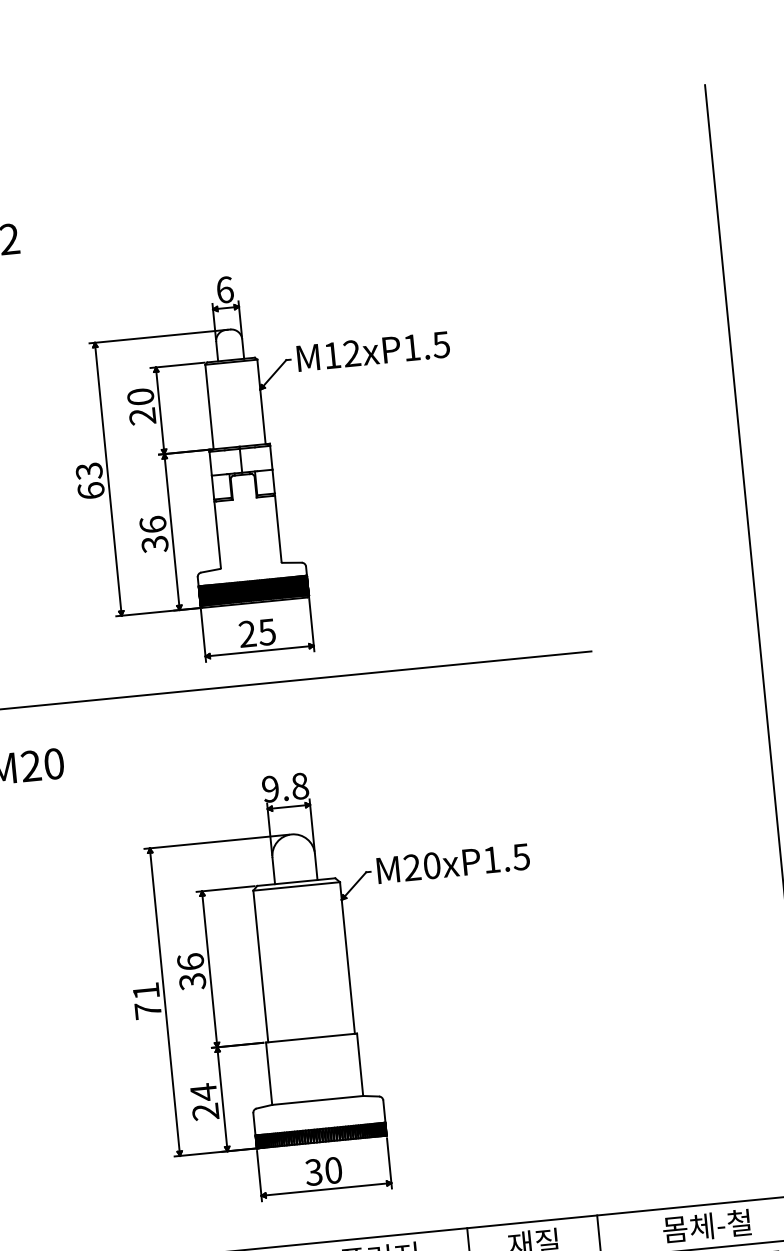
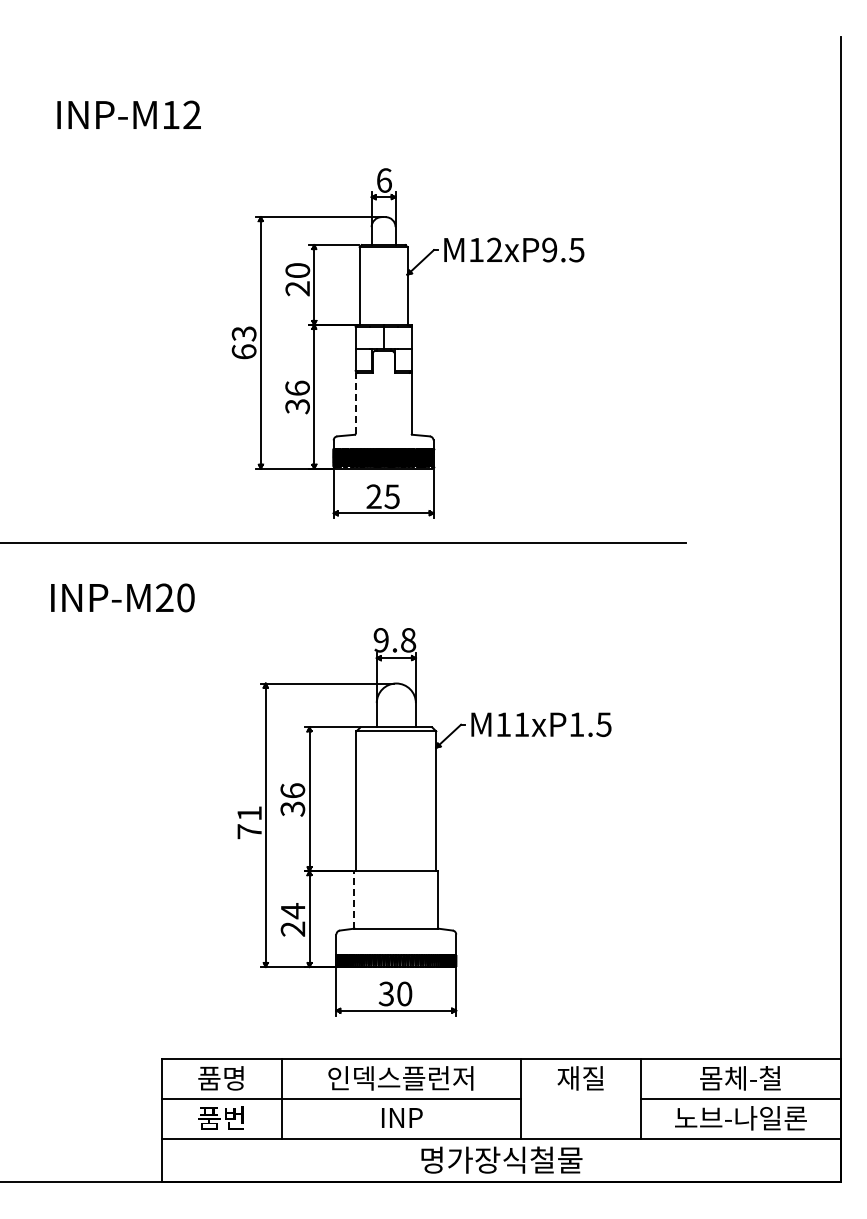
text: (411, 347) -> (549, 249), M12xP1.5 -> M12xP9.5
line: (217, 534) -> (355, 403), solid -> dashed
text: (422, 866) -> (512, 724), M20xP1.5 -> M11xP1.5
line: (269, 1073) -> (354, 899), solid -> dashed

